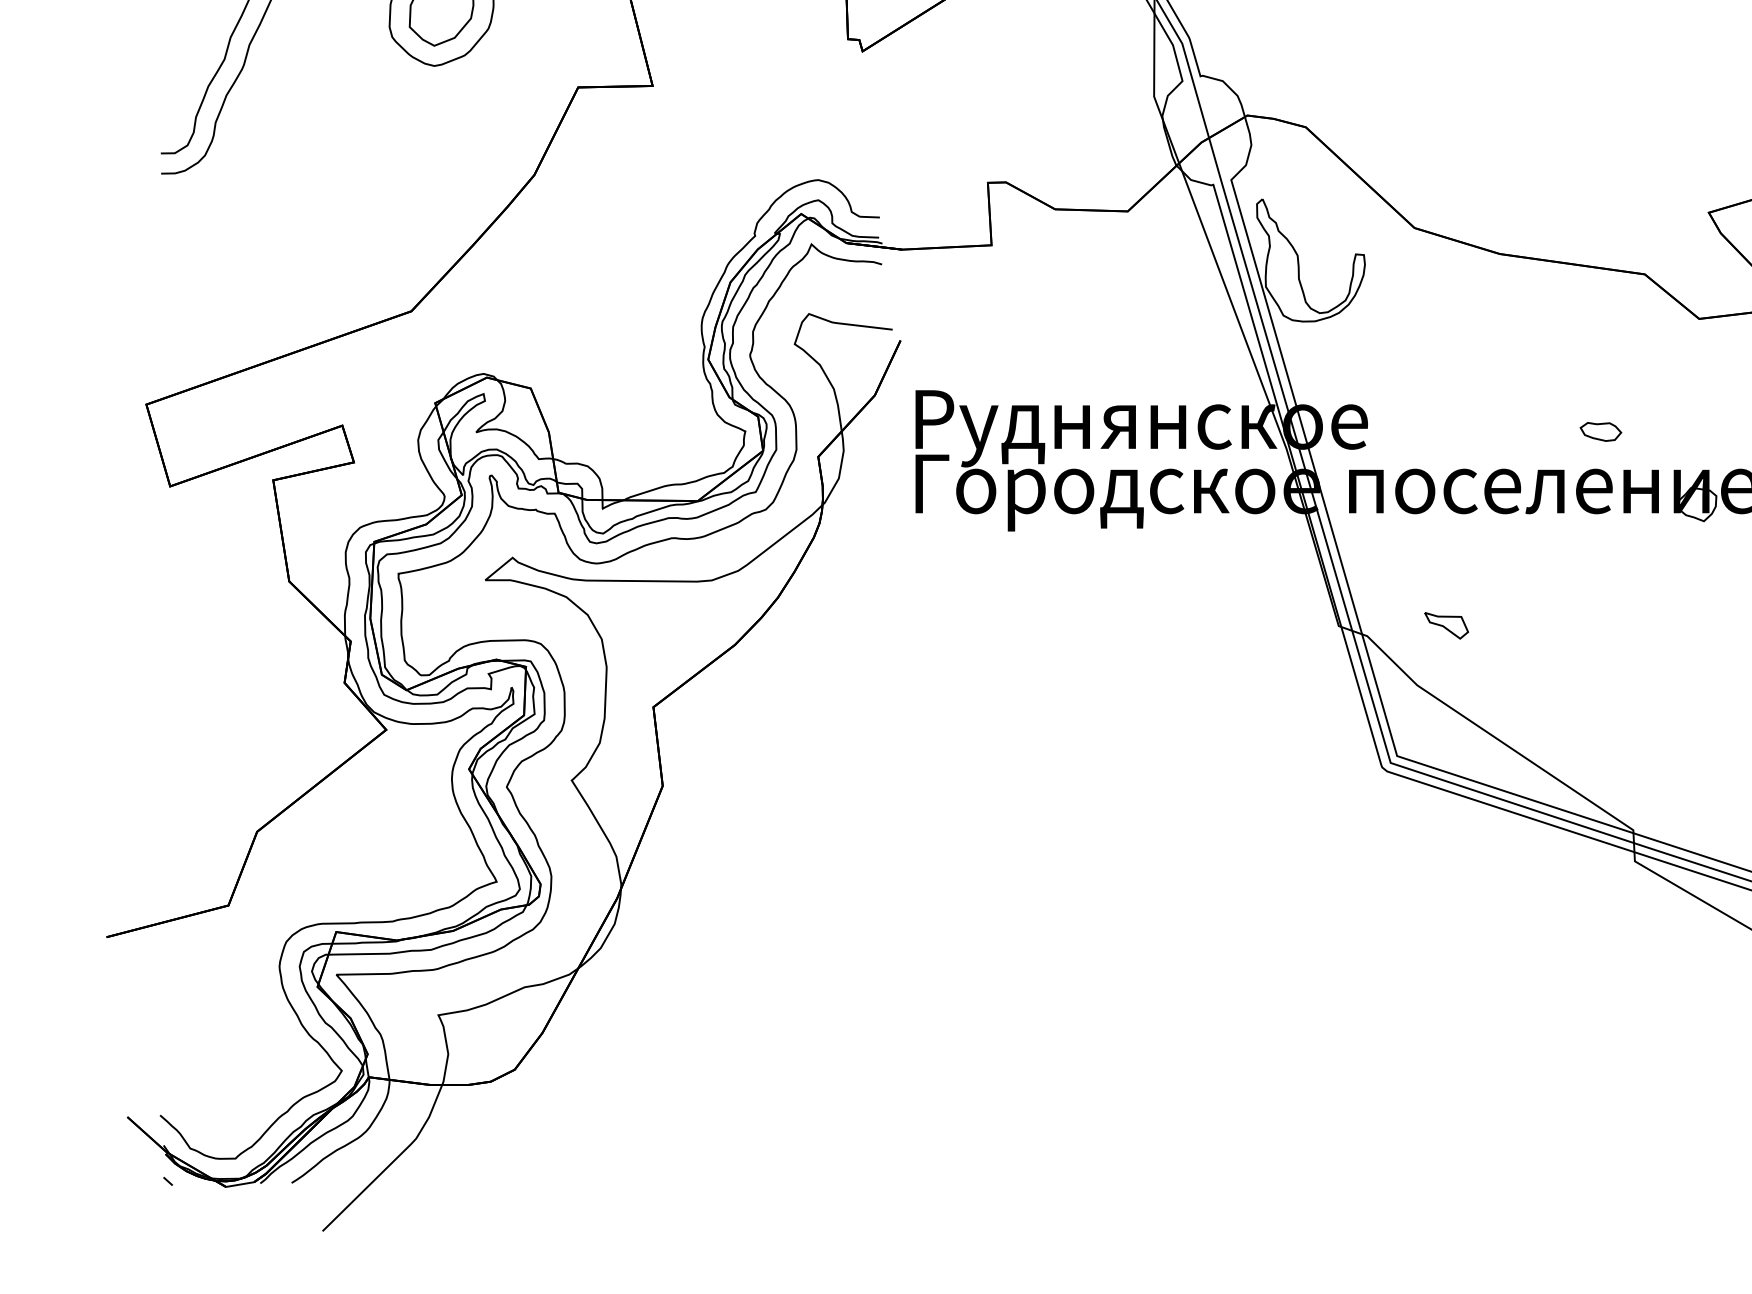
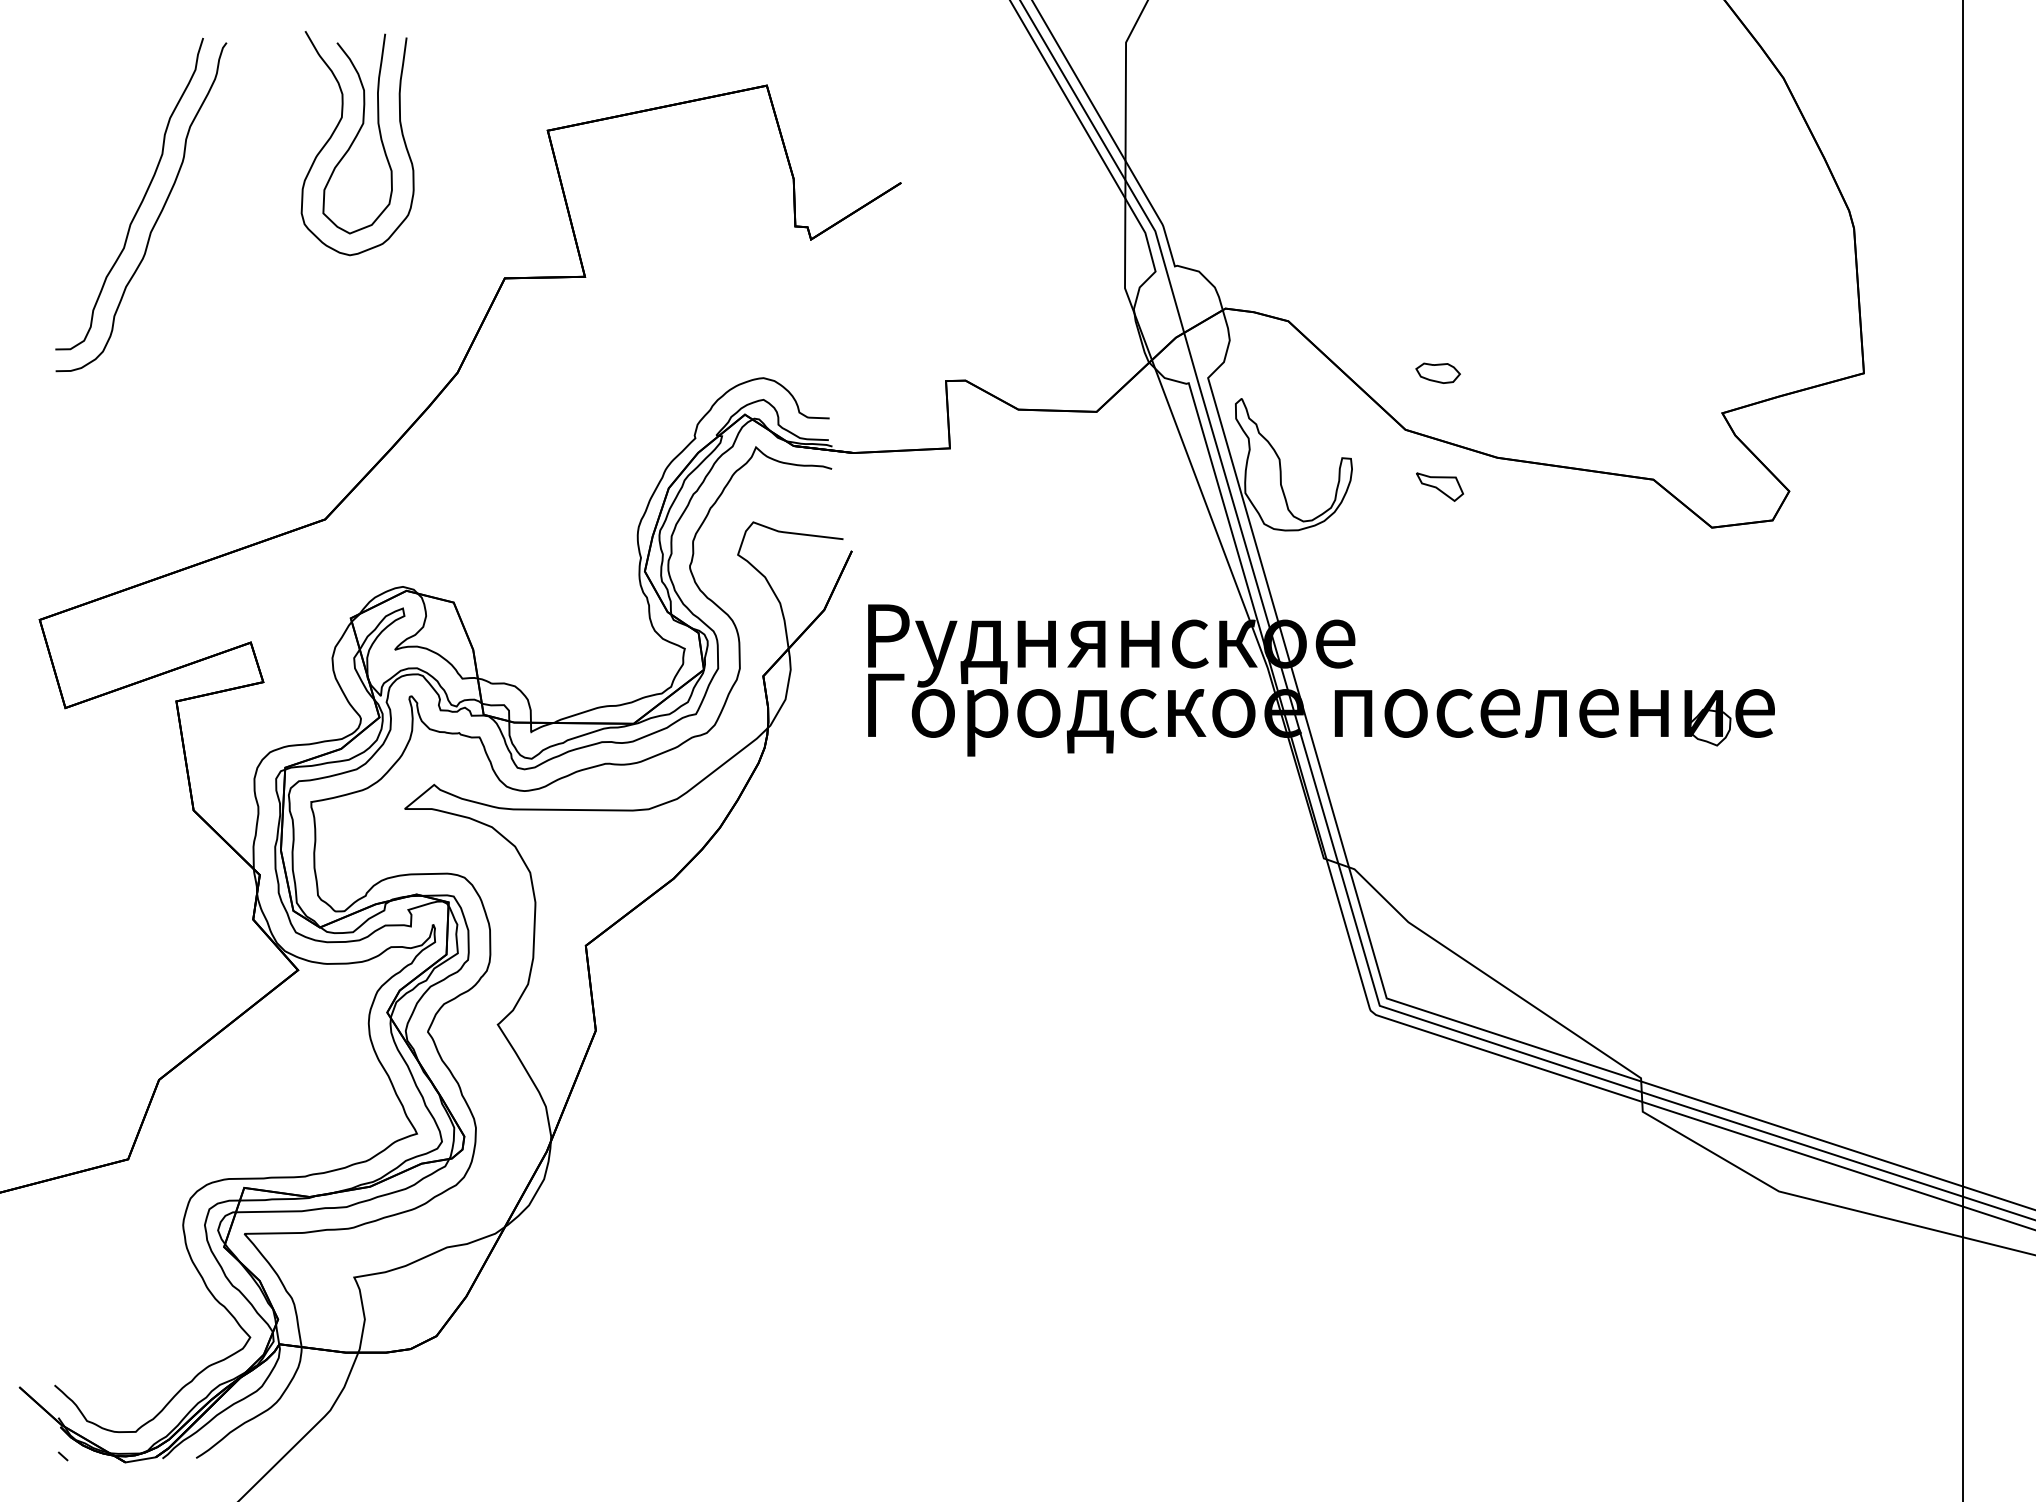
part: (1600, 431) -> (1437, 372), moved
part: (1446, 625) -> (1439, 486), moved

